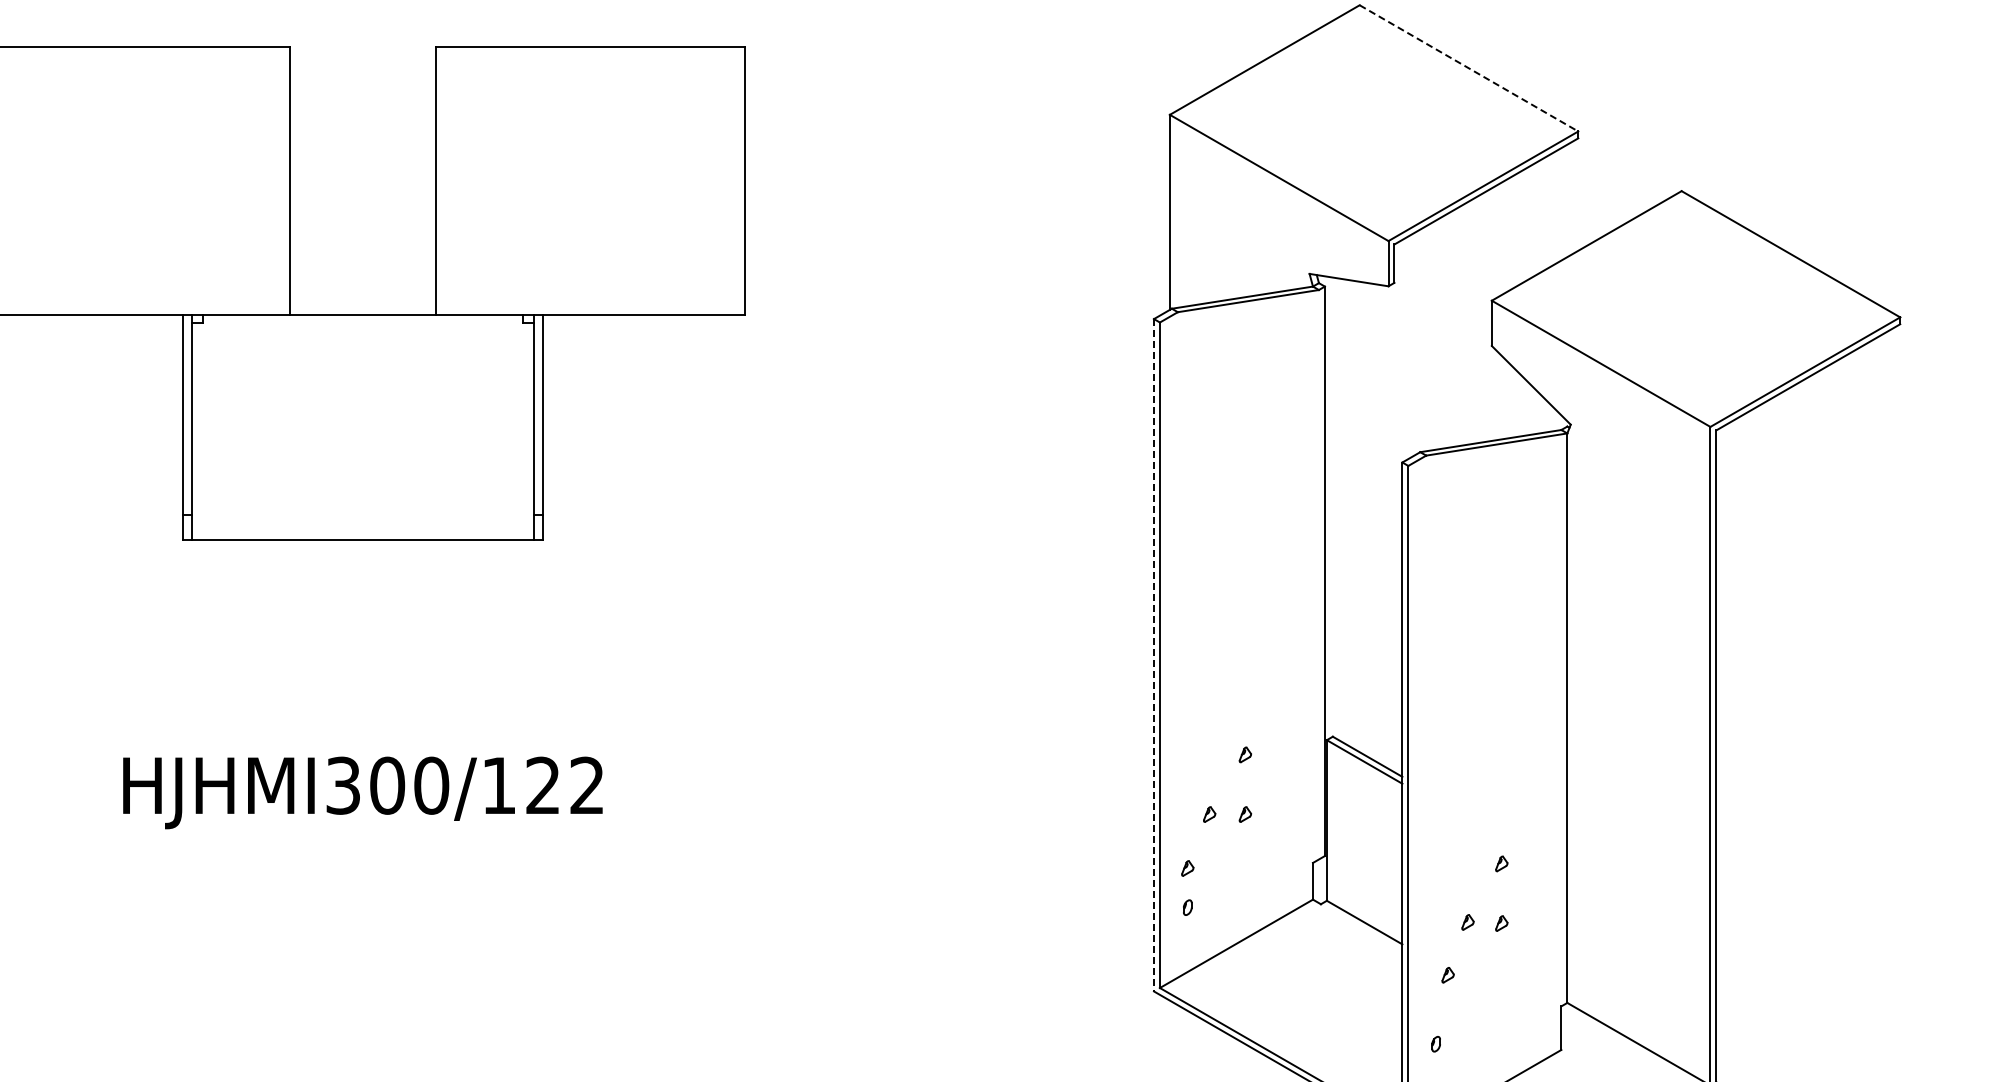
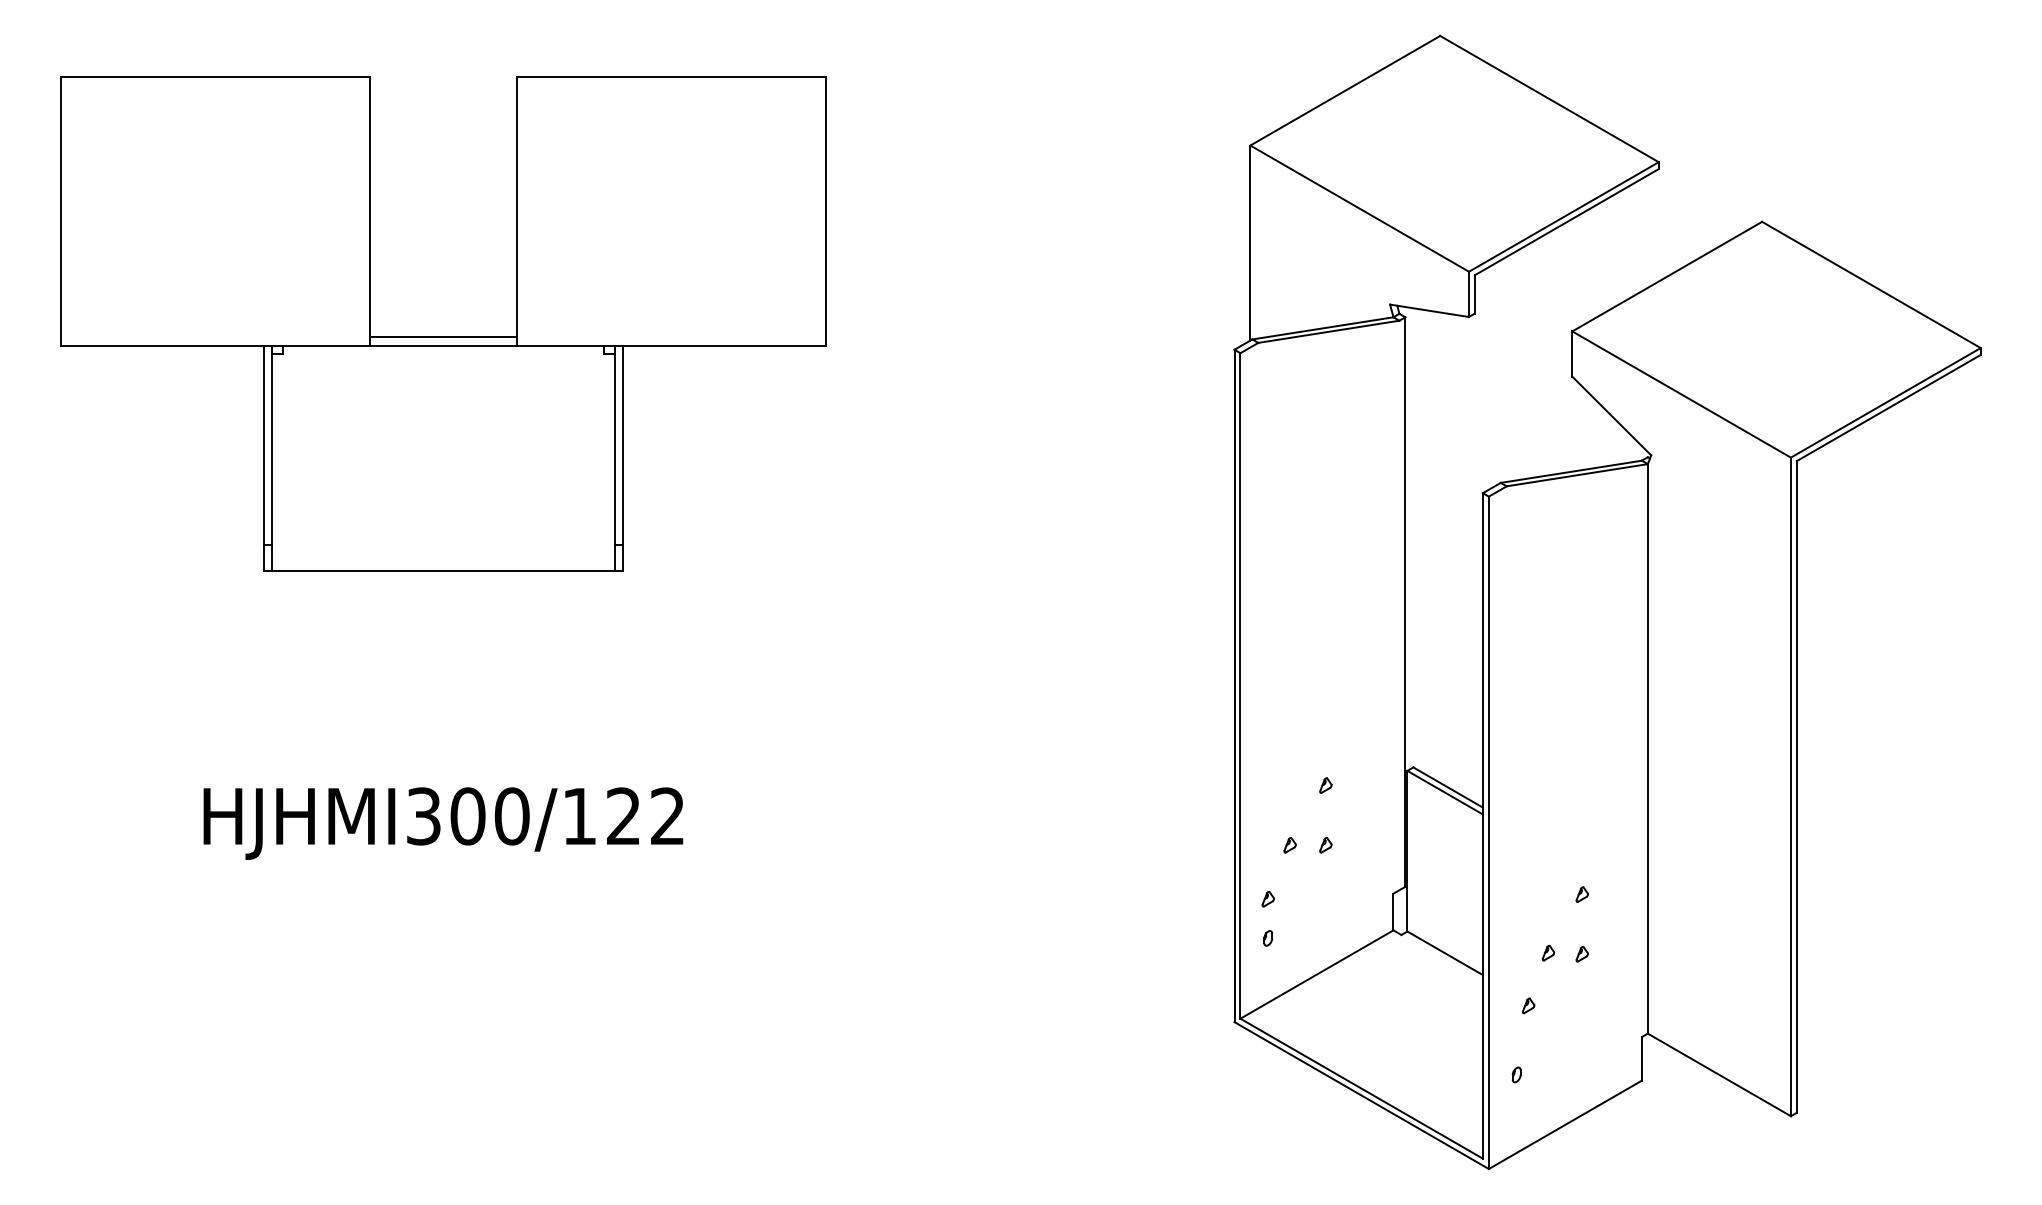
line: (1469, 68) -> (1549, 99), dashed -> solid
line: (363, 306) -> (443, 337), added
line: (1154, 655) -> (1234, 686), dashed -> solid

